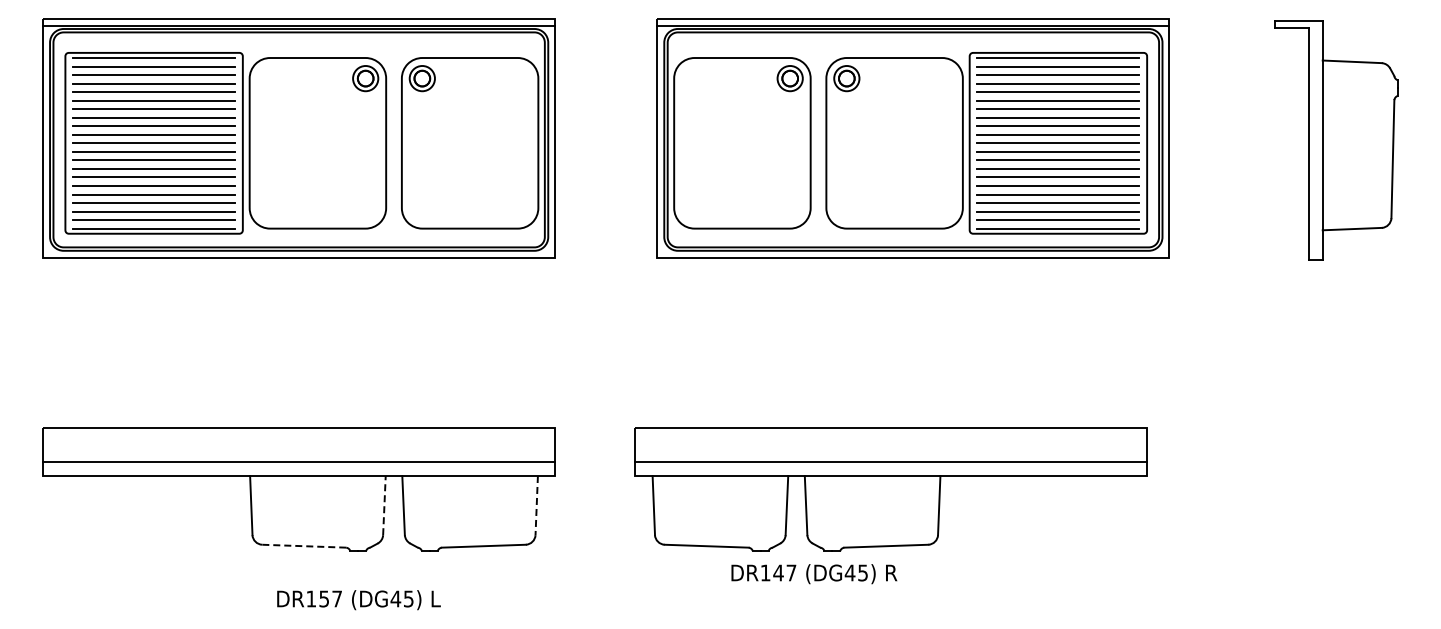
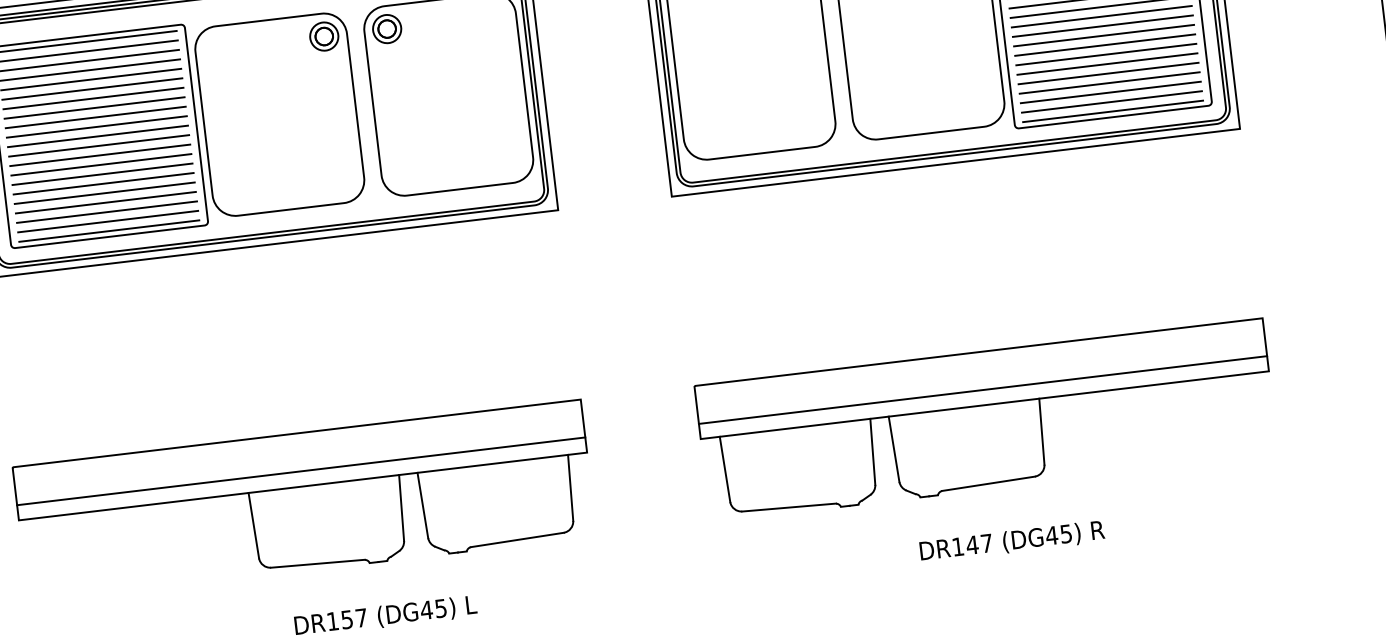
part: (890, 489) -> (985, 420), moved
line: (384, 505) -> (401, 507), dashed -> solid
line: (536, 505) -> (570, 487), dashed -> solid
line: (303, 546) -> (317, 564), dashed -> solid
text: (814, 574) -> (1012, 542), moved

